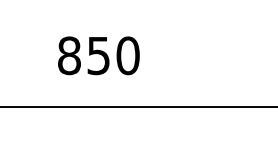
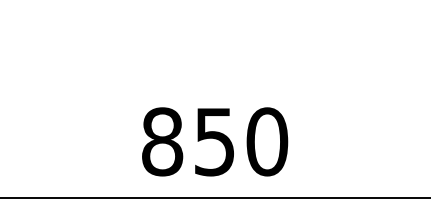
text: (98, 55) -> (214, 141), moved

